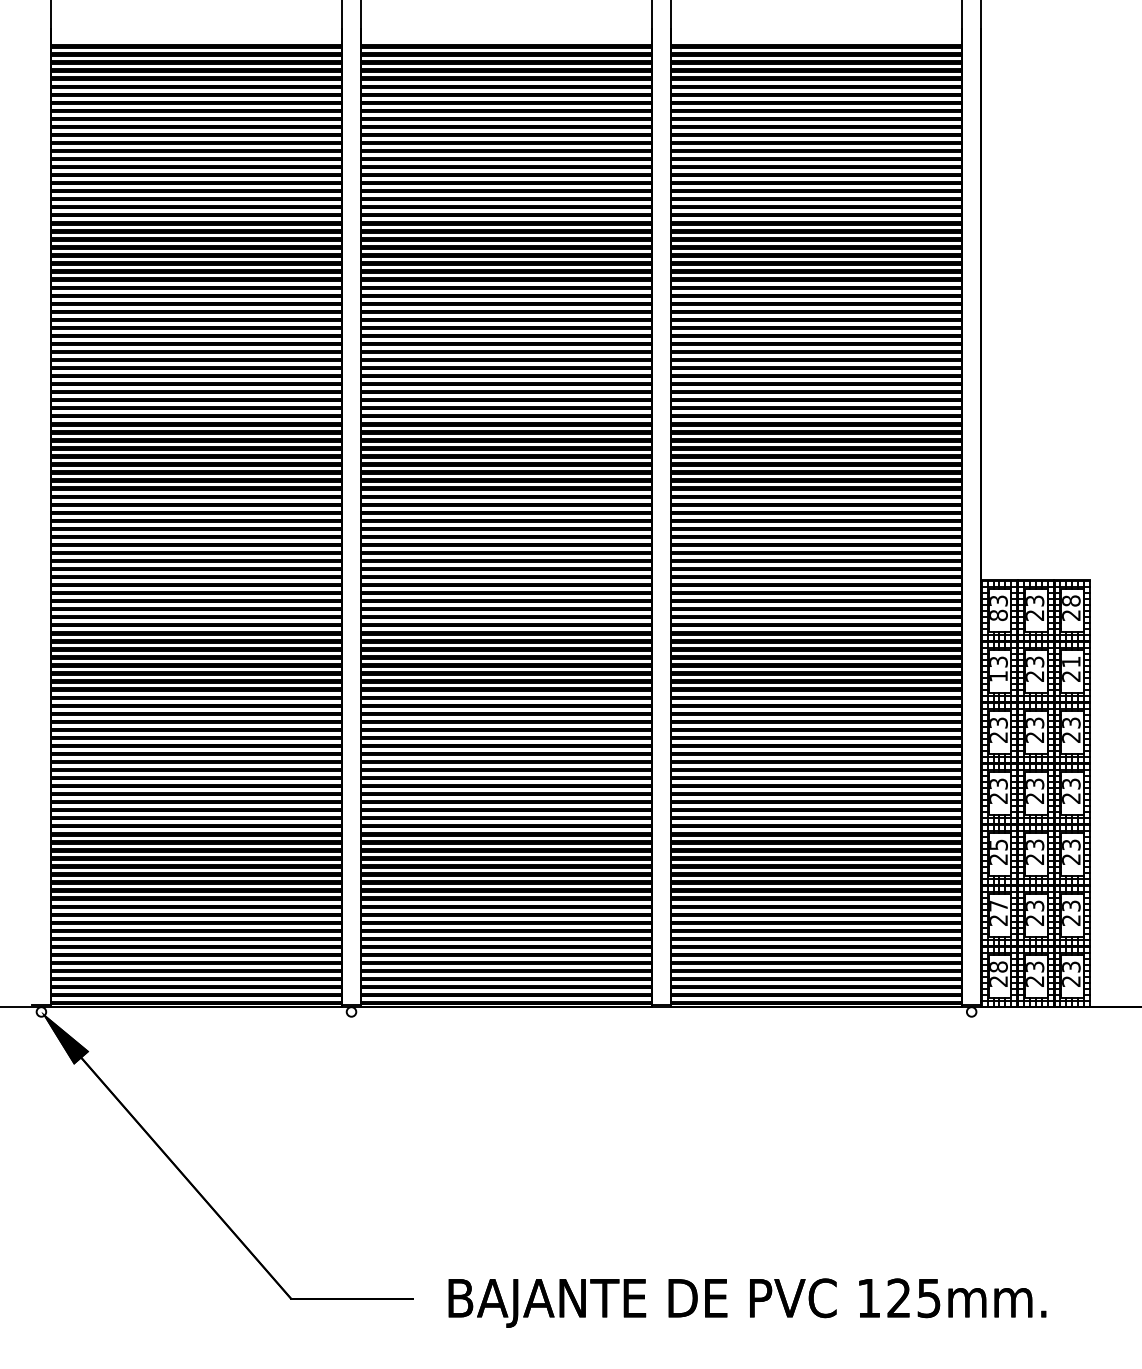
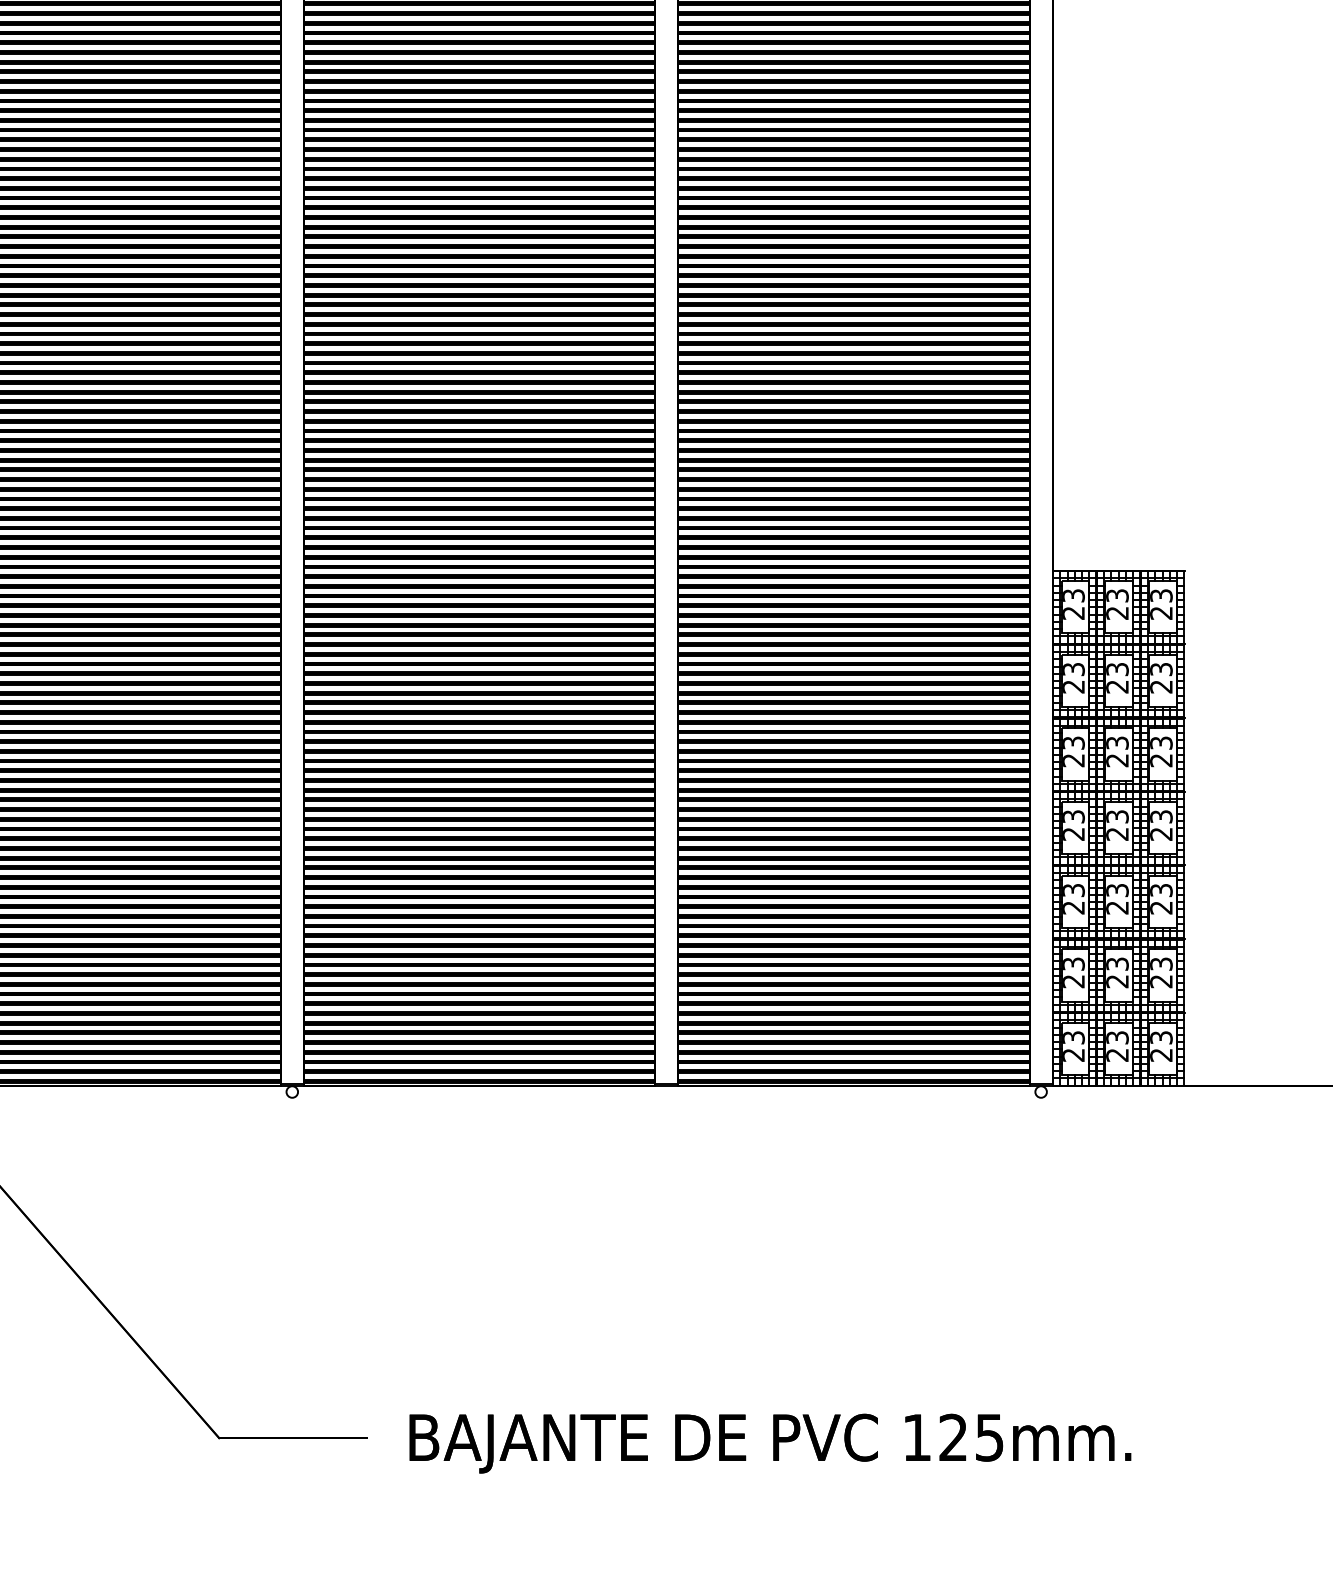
text: (1071, 600) -> (1161, 595), 28 -> 23
text: (998, 615) -> (1073, 613), 83 -> 23
text: (1071, 661) -> (1161, 668), 21 -> 23
text: (998, 676) -> (1073, 686), 13 -> 23
text: (998, 844) -> (1073, 889), 25 -> 23
text: (998, 905) -> (1073, 963), 27 -> 23
text: (998, 966) -> (1073, 1037), 28 -> 23

